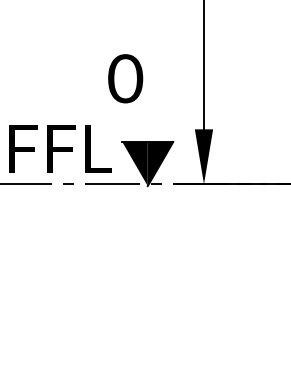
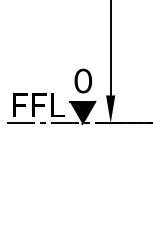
text: (125, 77) -> (83, 80), moved

